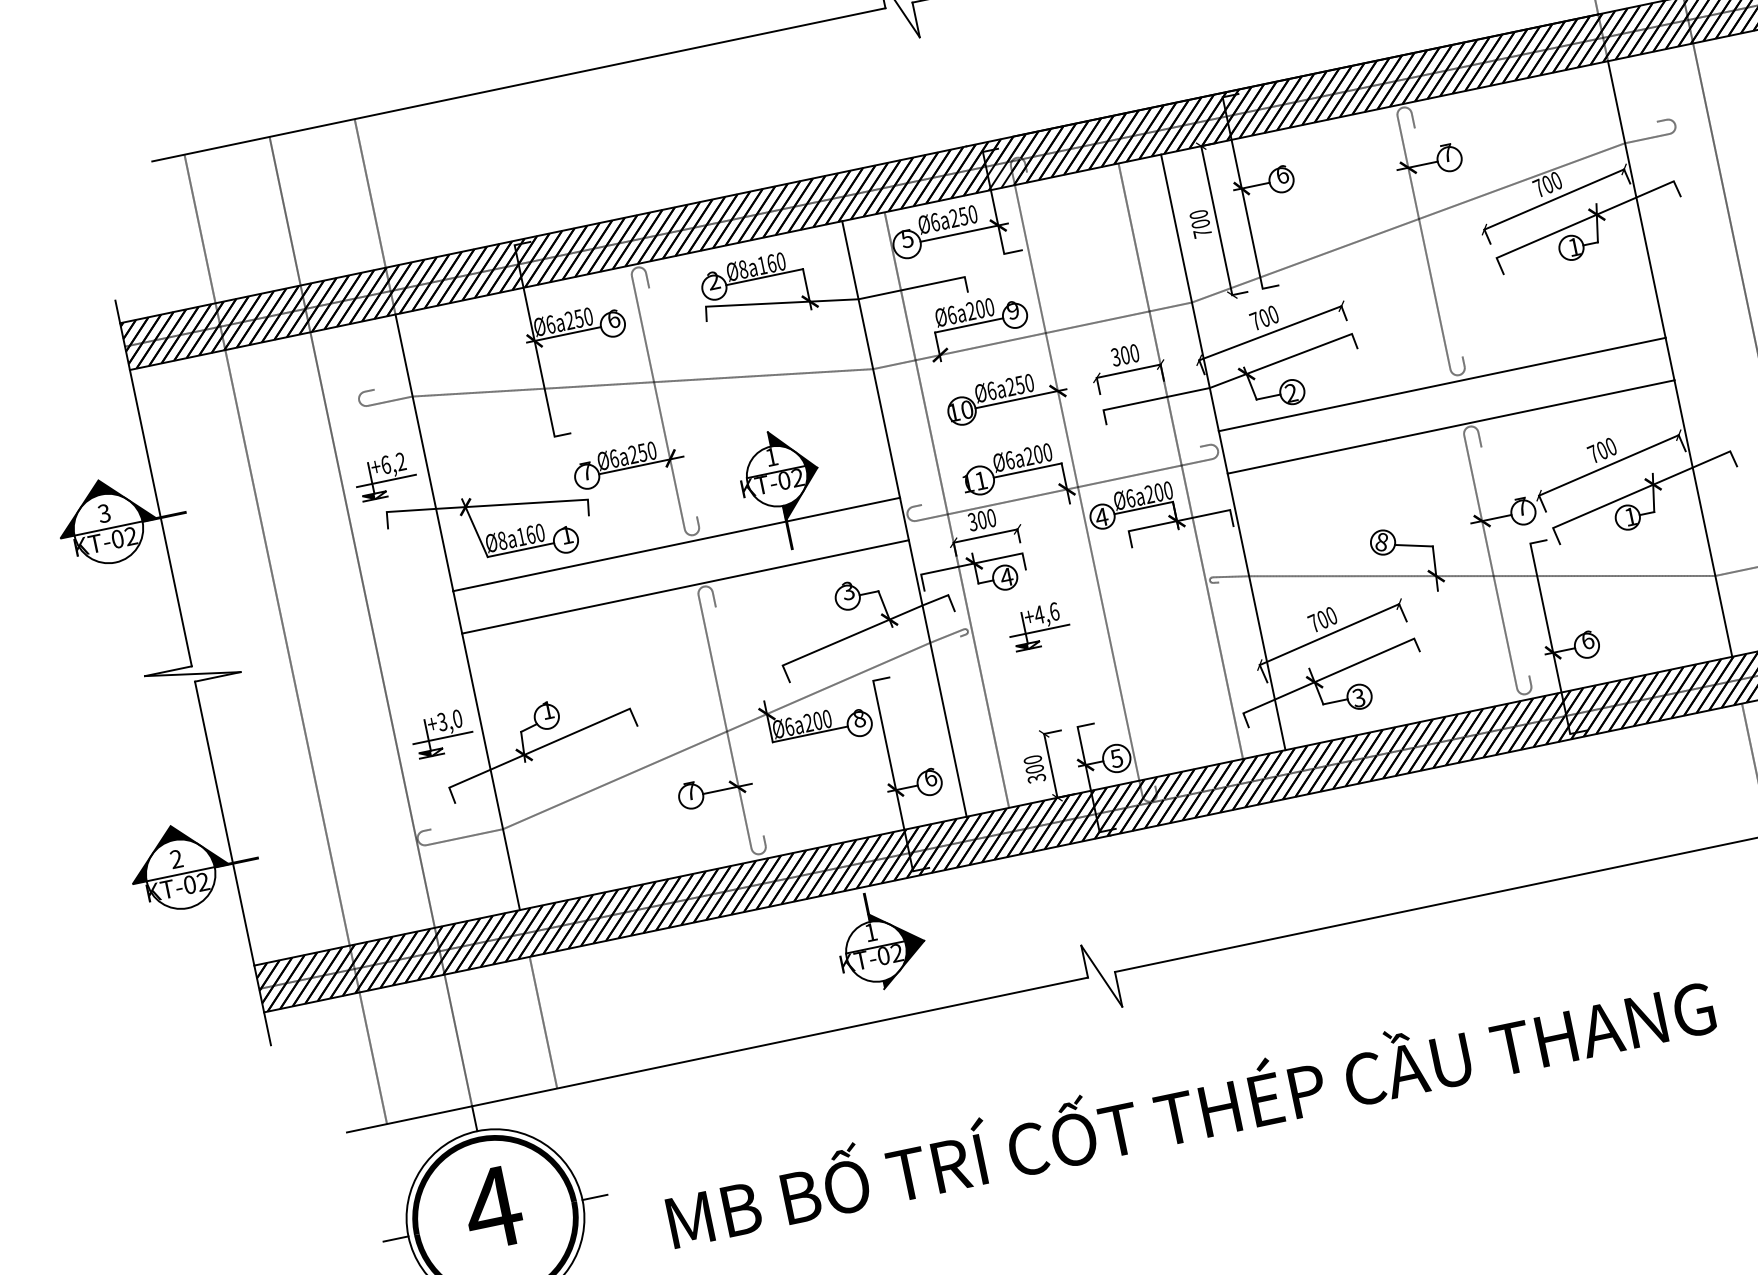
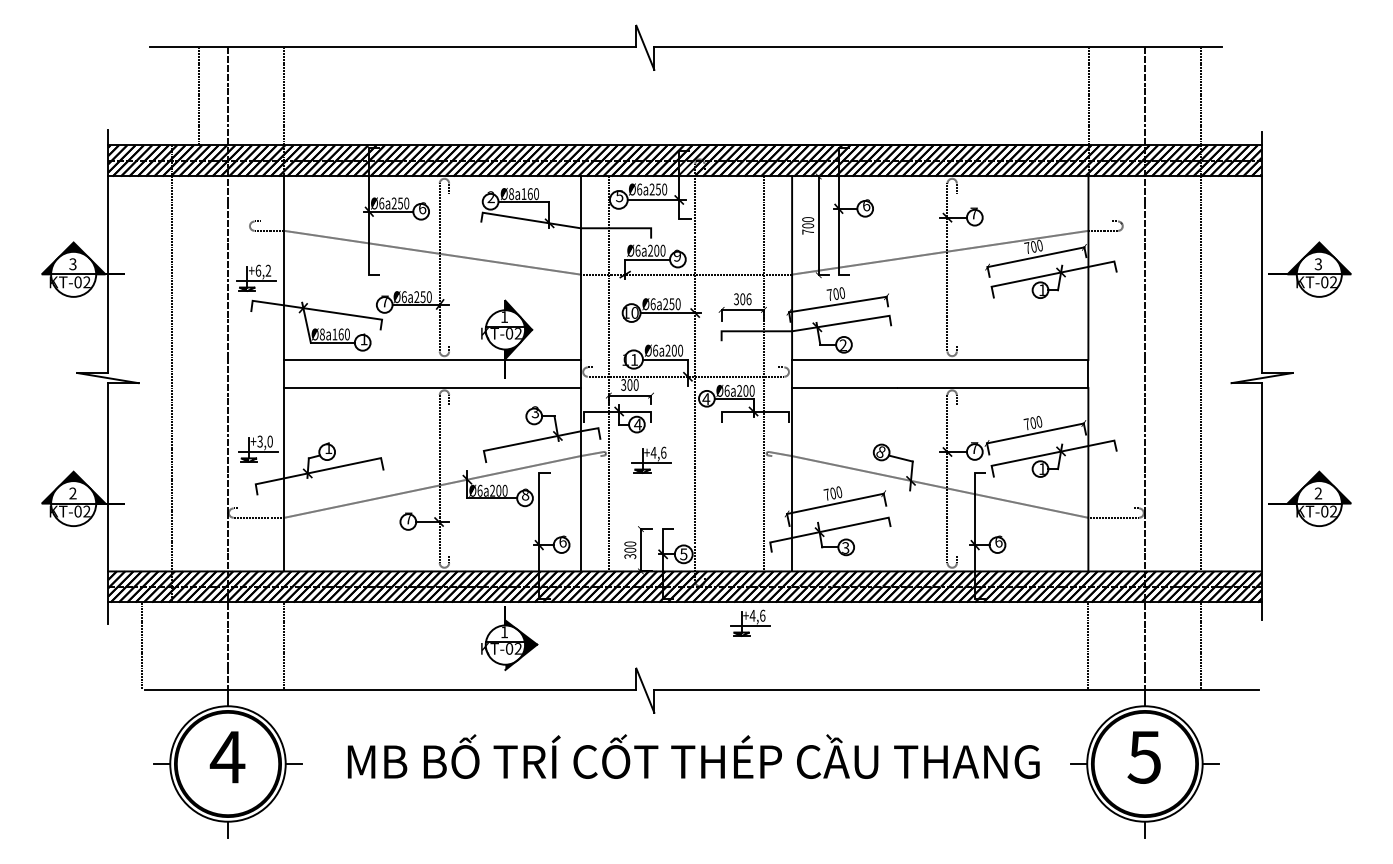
line: (199, 227) -> (198, 95), moved
text: (1133, 352) -> (748, 298), 300 -> 306
part: (1238, 840) -> (750, 622), added
line: (372, 1057) -> (141, 645), moved
text: (1189, 1107) -> (693, 756), moved

